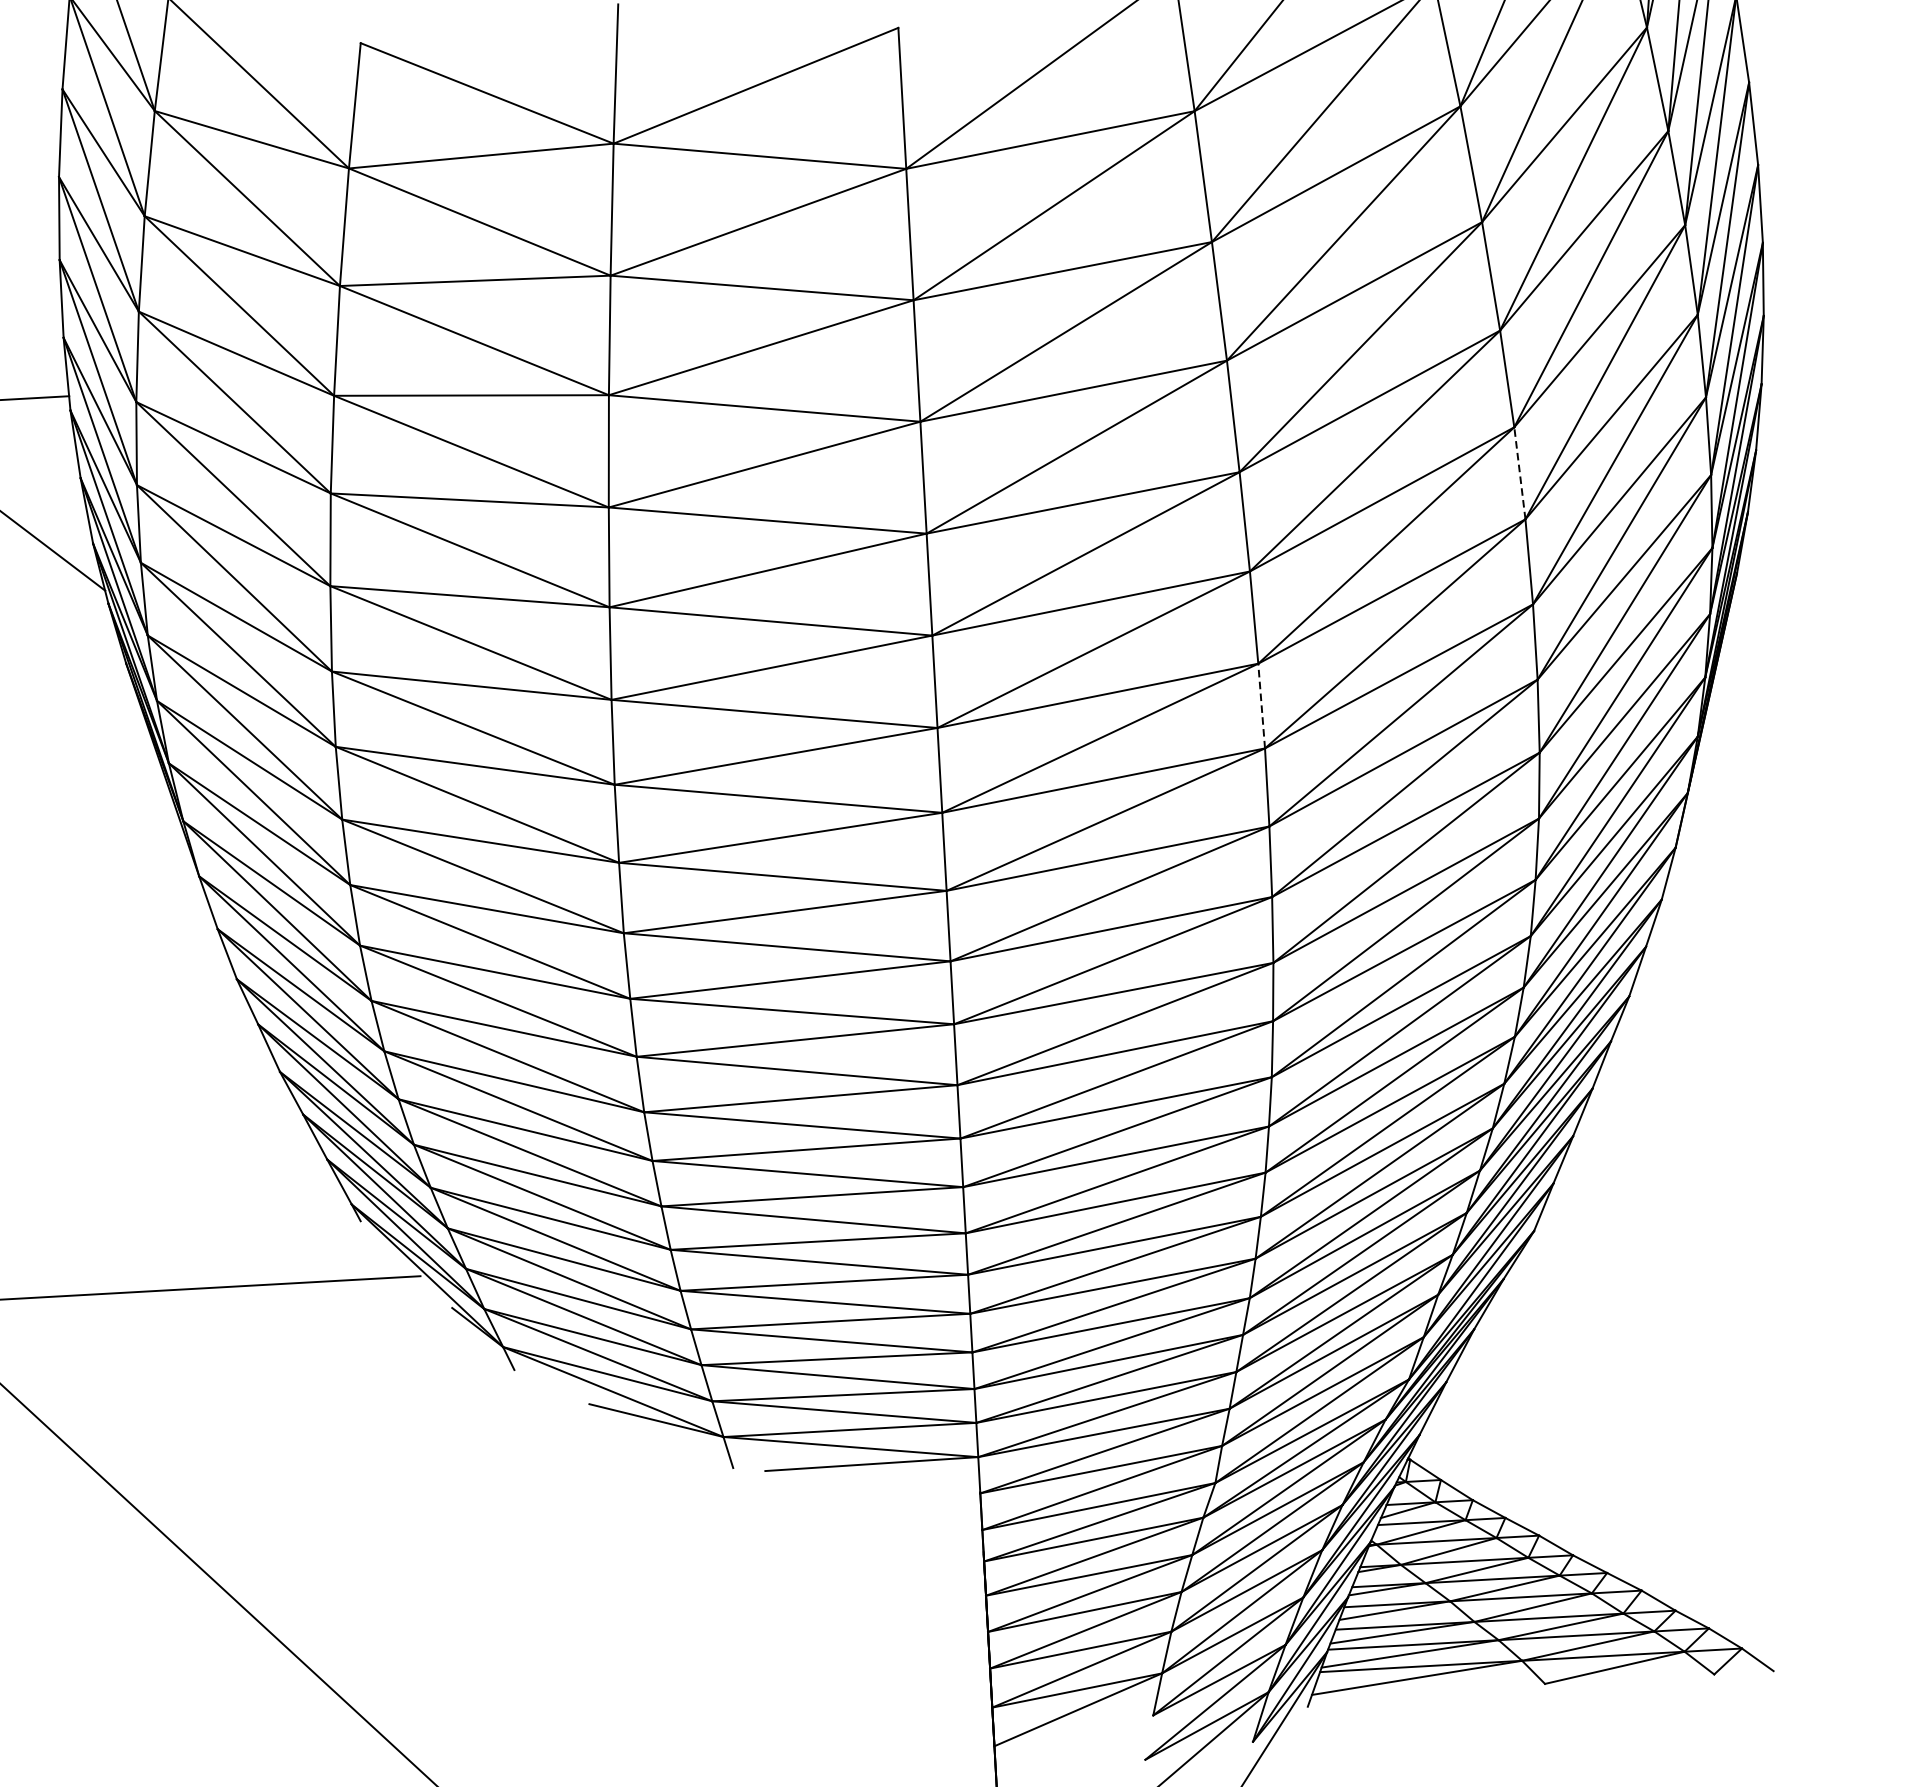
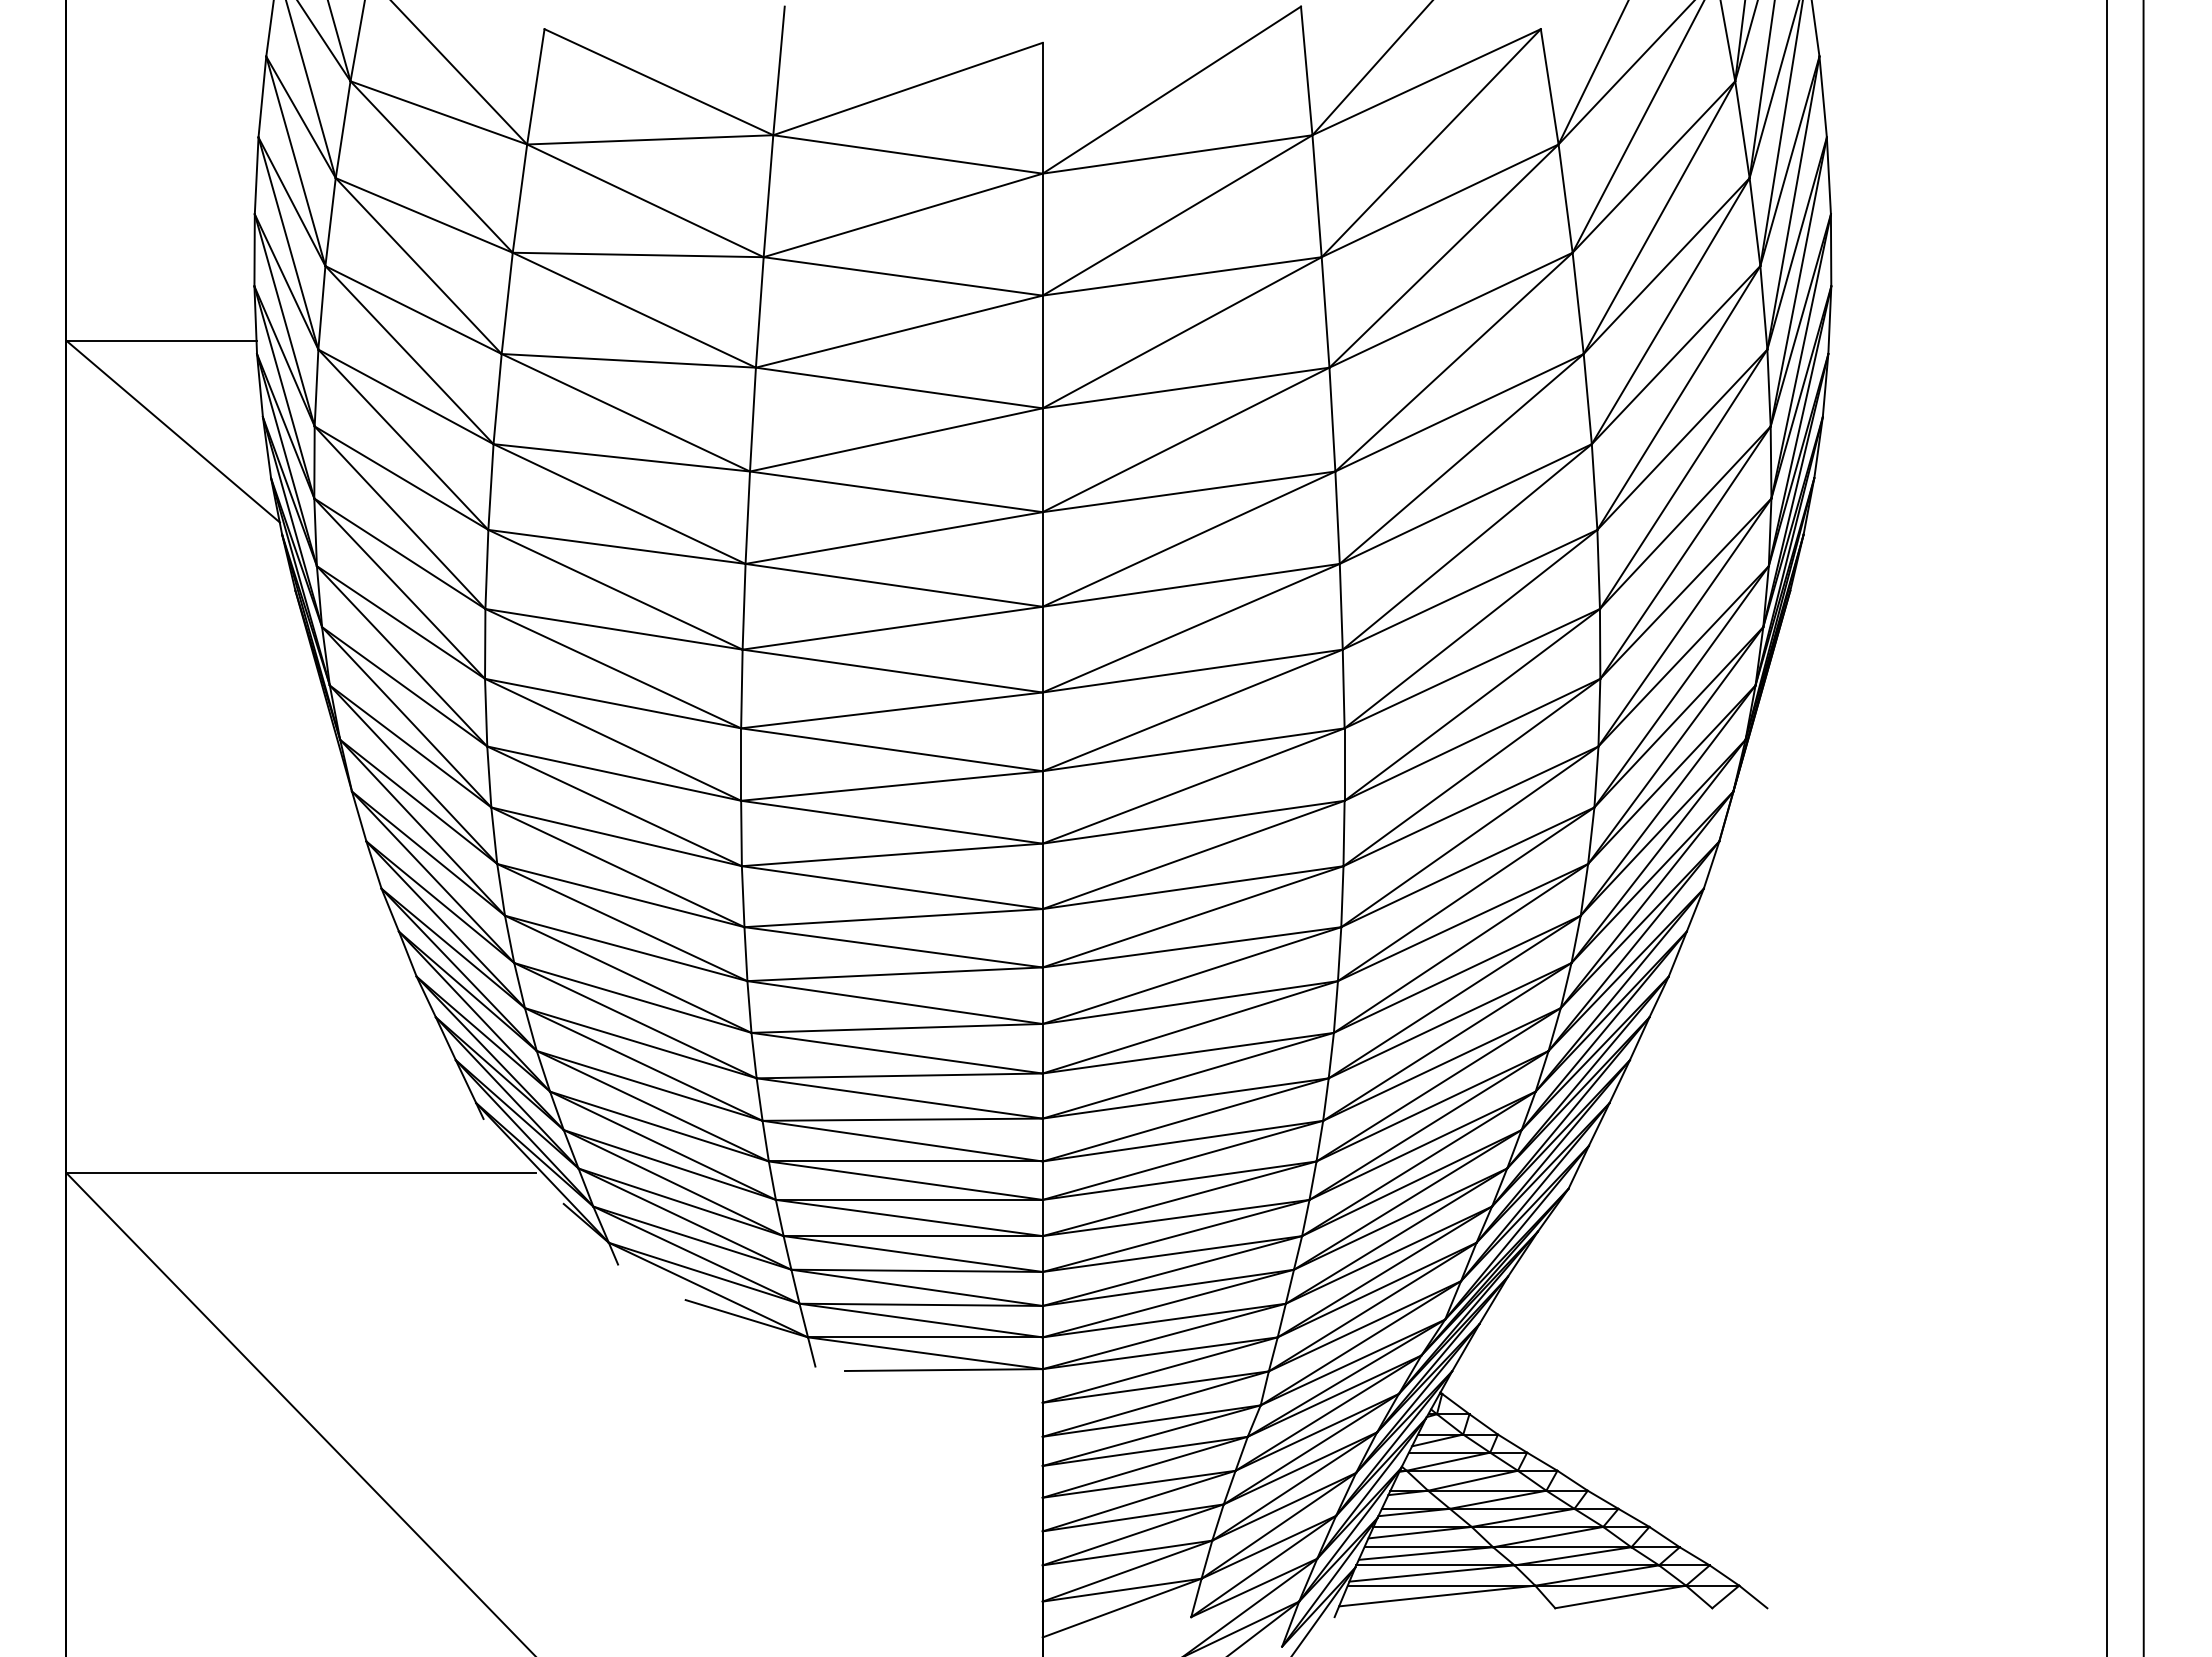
line: (1519, 473) -> (1594, 487), dashed -> solid
line: (1261, 705) -> (1343, 688), dashed -> solid

